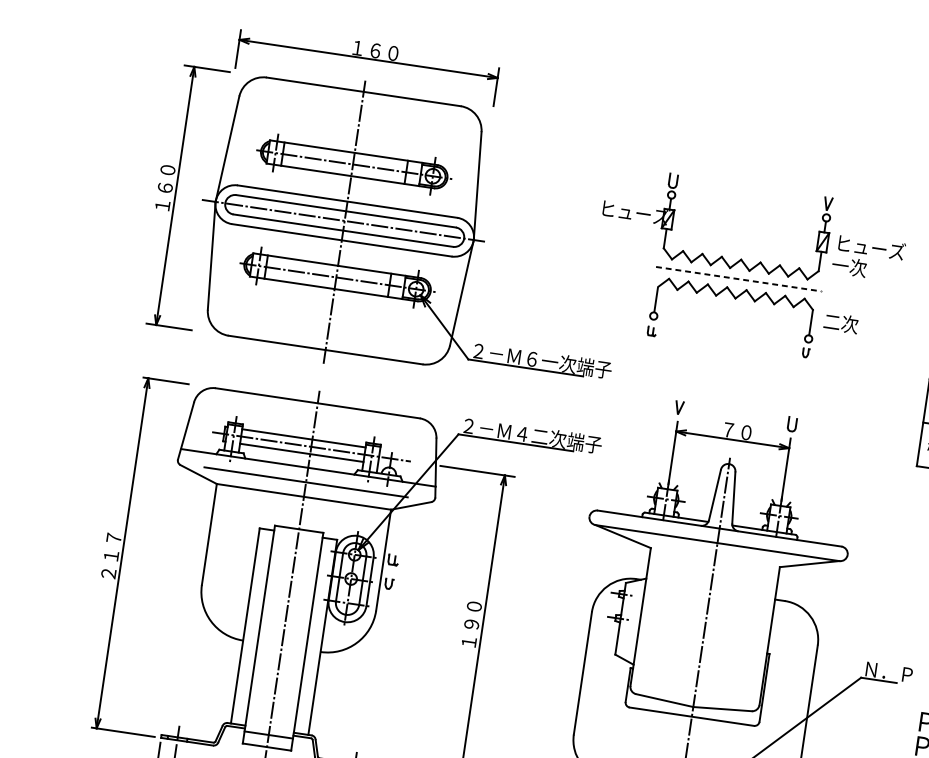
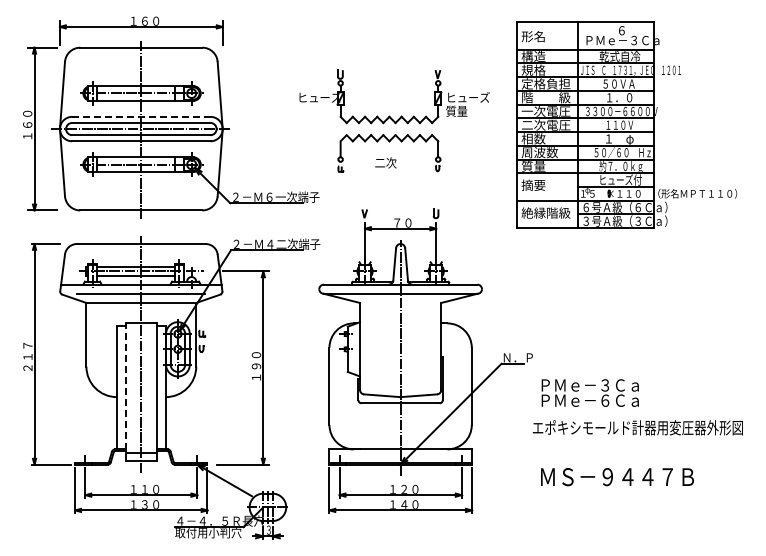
line: (347, 201) -> (141, 116), solid -> dashed
text: (849, 265) -> (456, 110), 一次 -> 質量
line: (738, 279) -> (389, 129), removed
text: (840, 322) -> (385, 162), moved
line: (259, 635) -> (126, 392), solid -> dashed

